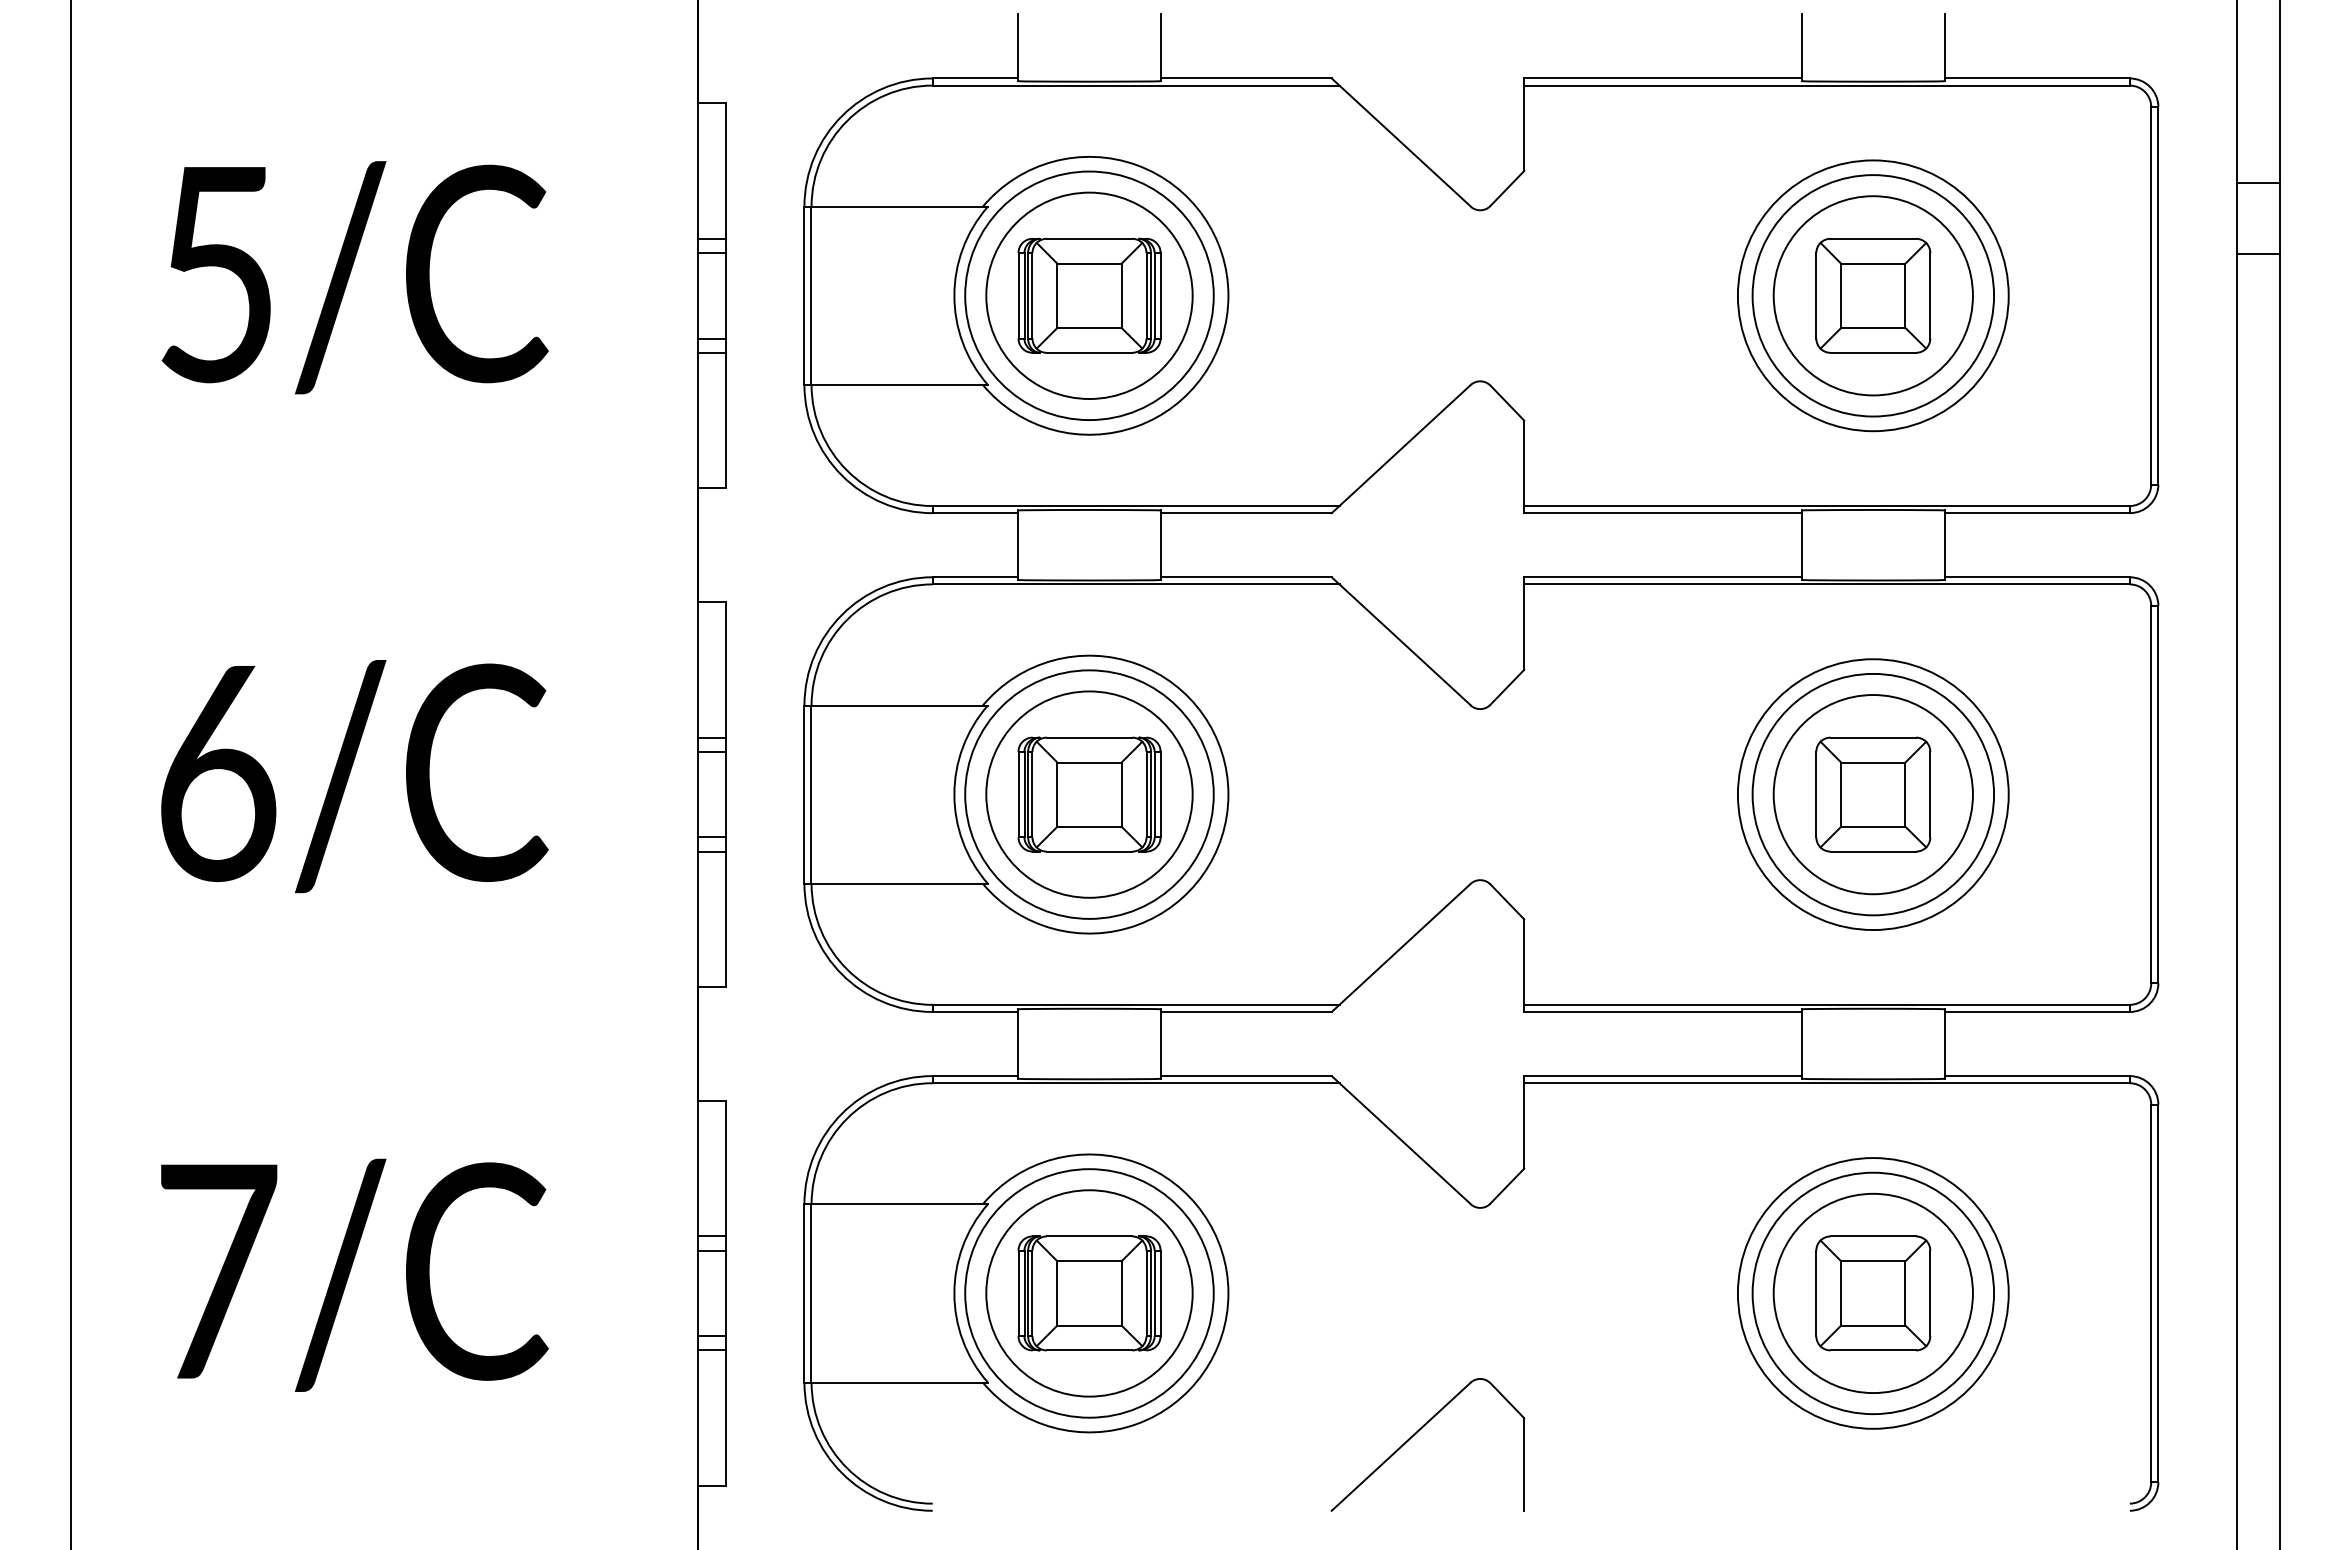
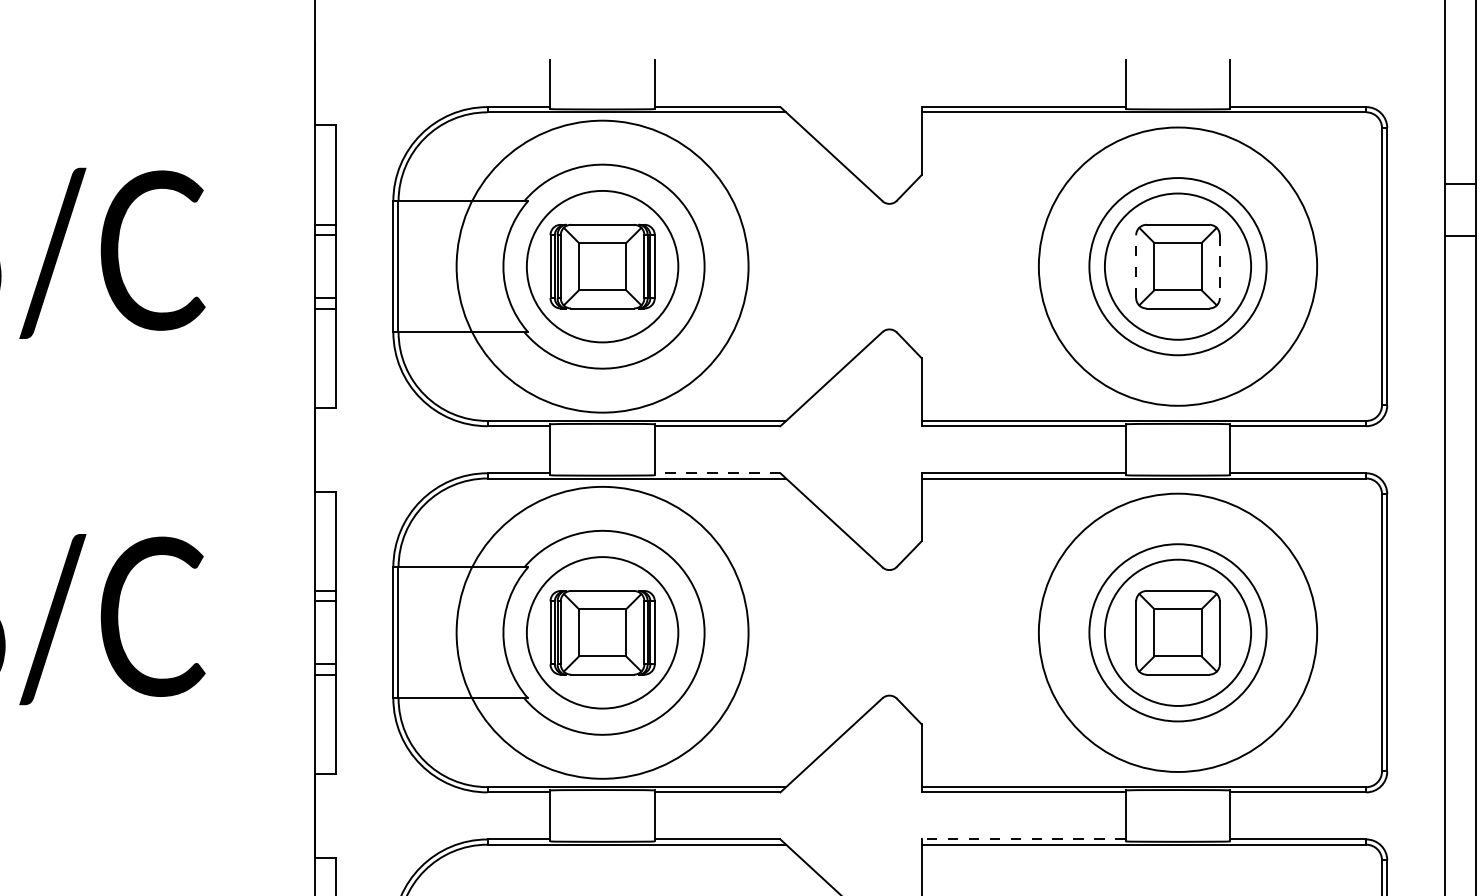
circle: (1089, 295) -> (602, 266), size x1.6
line: (1816, 295) -> (1136, 266), solid -> dashed
circle: (1872, 295) -> (1177, 266), size x1.4
line: (1930, 295) -> (1219, 266), solid -> dashed
line: (1246, 577) -> (717, 473), solid -> dashed
circle: (1089, 794) -> (602, 632), size x1.6
circle: (1872, 794) -> (1177, 632), size x1.4
line: (1663, 1076) -> (1023, 839), solid -> dashed

